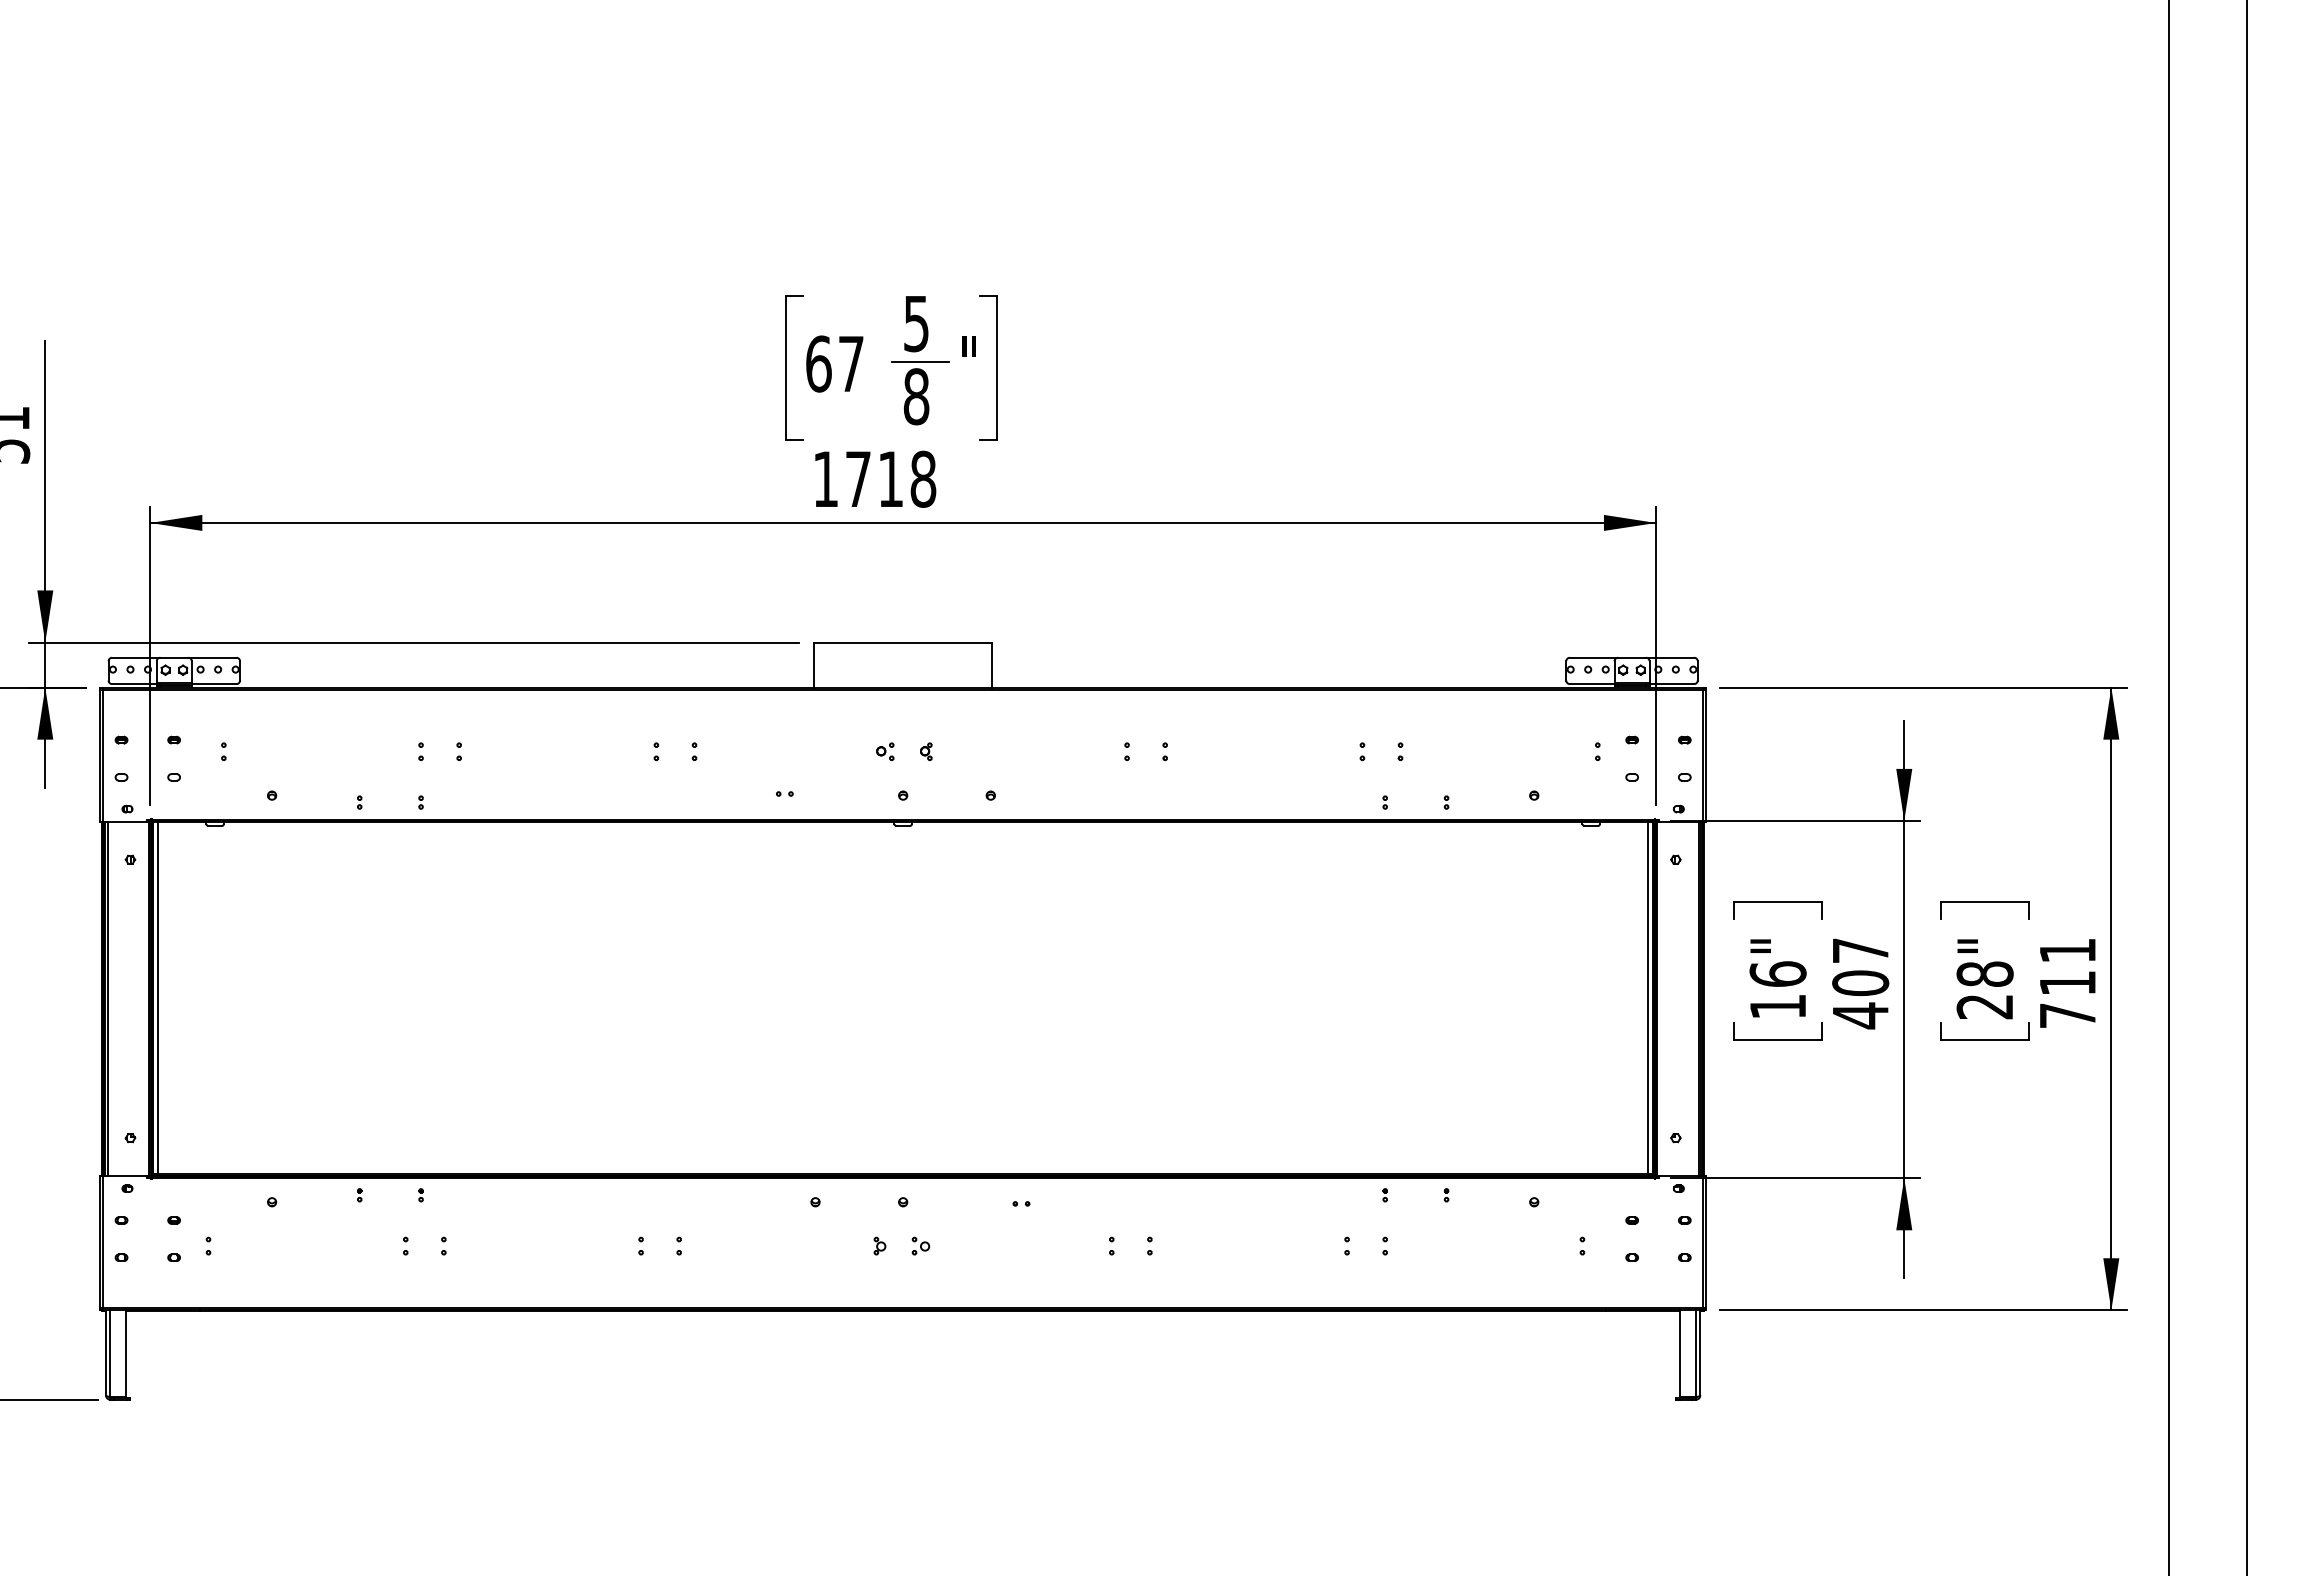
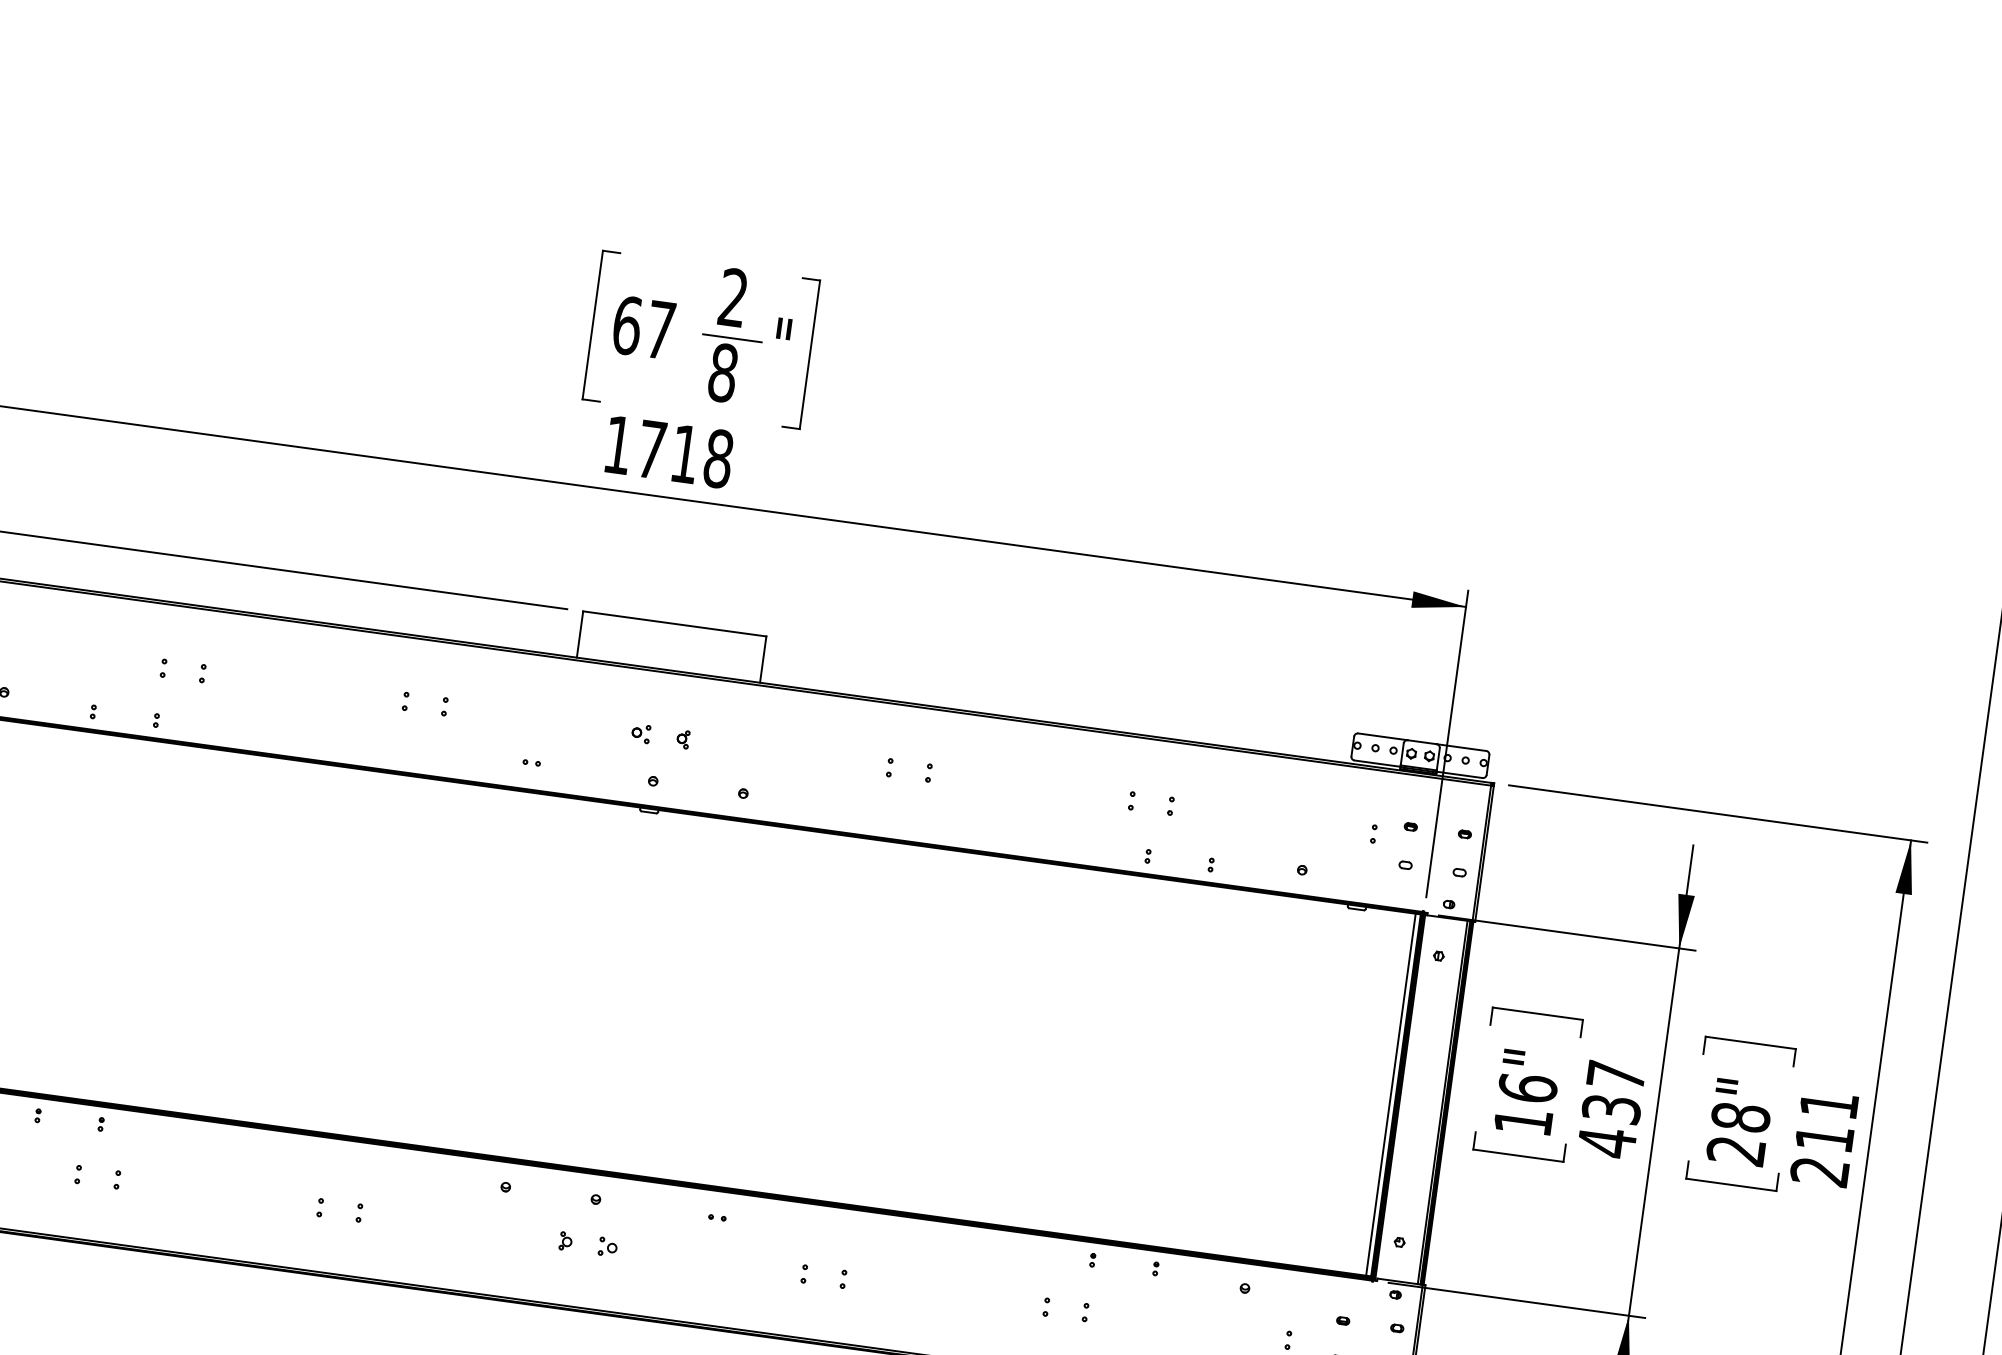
text: (916, 323) -> (733, 297), 5 -> 2
text: (1860, 983) -> (1611, 1109), 407 -> 437
text: (2067, 1015) -> (1819, 1171), 711 -> 211

